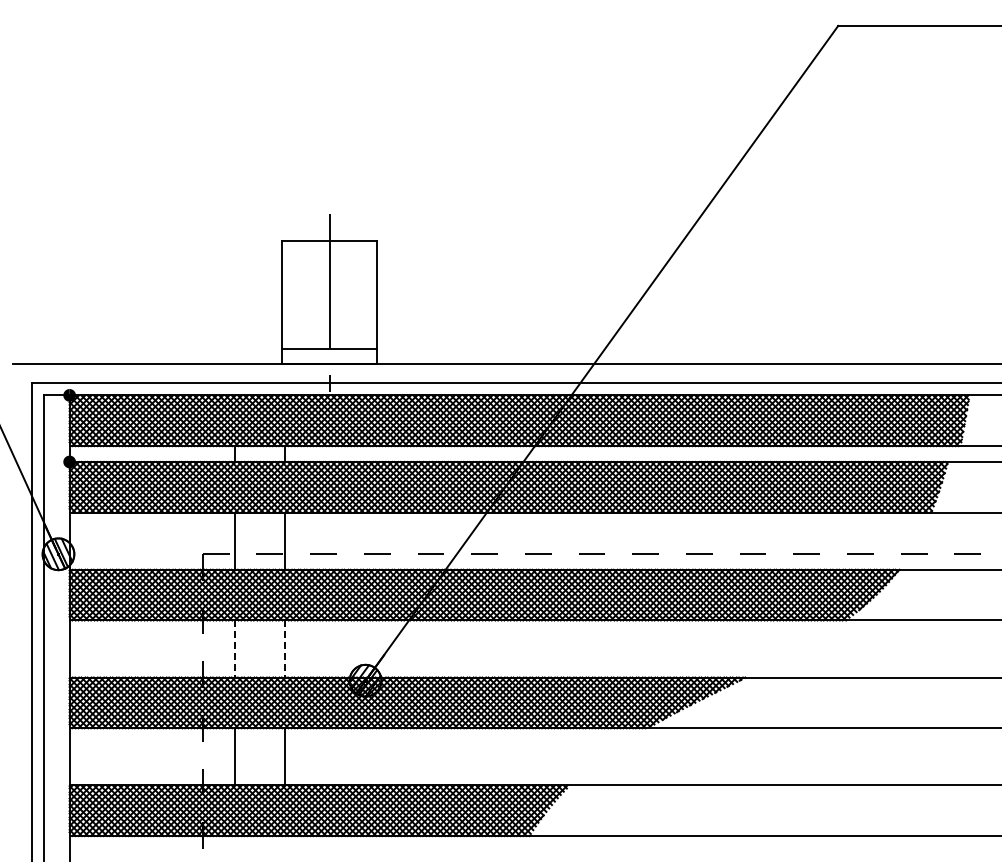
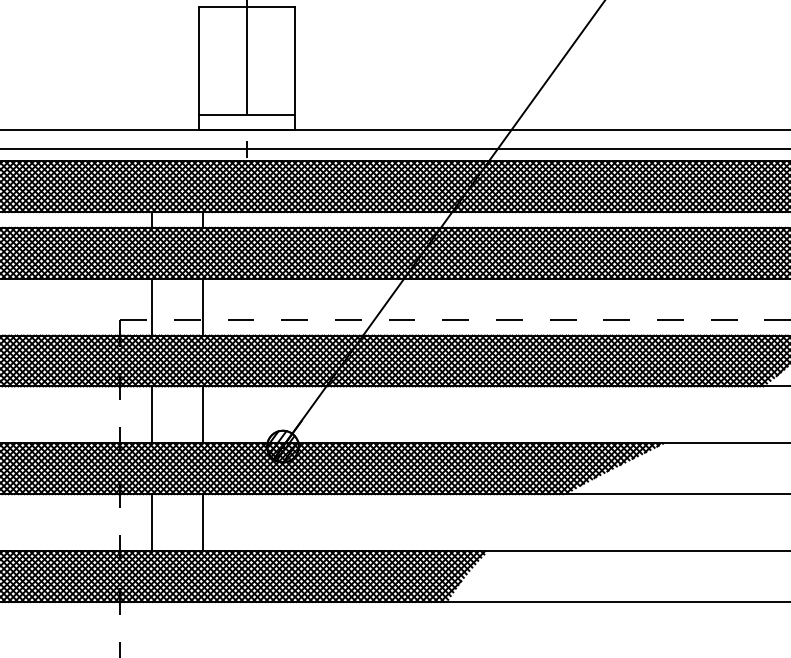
line: (234, 649) -> (151, 415), dashed -> solid
line: (285, 649) -> (202, 415), dashed -> solid

